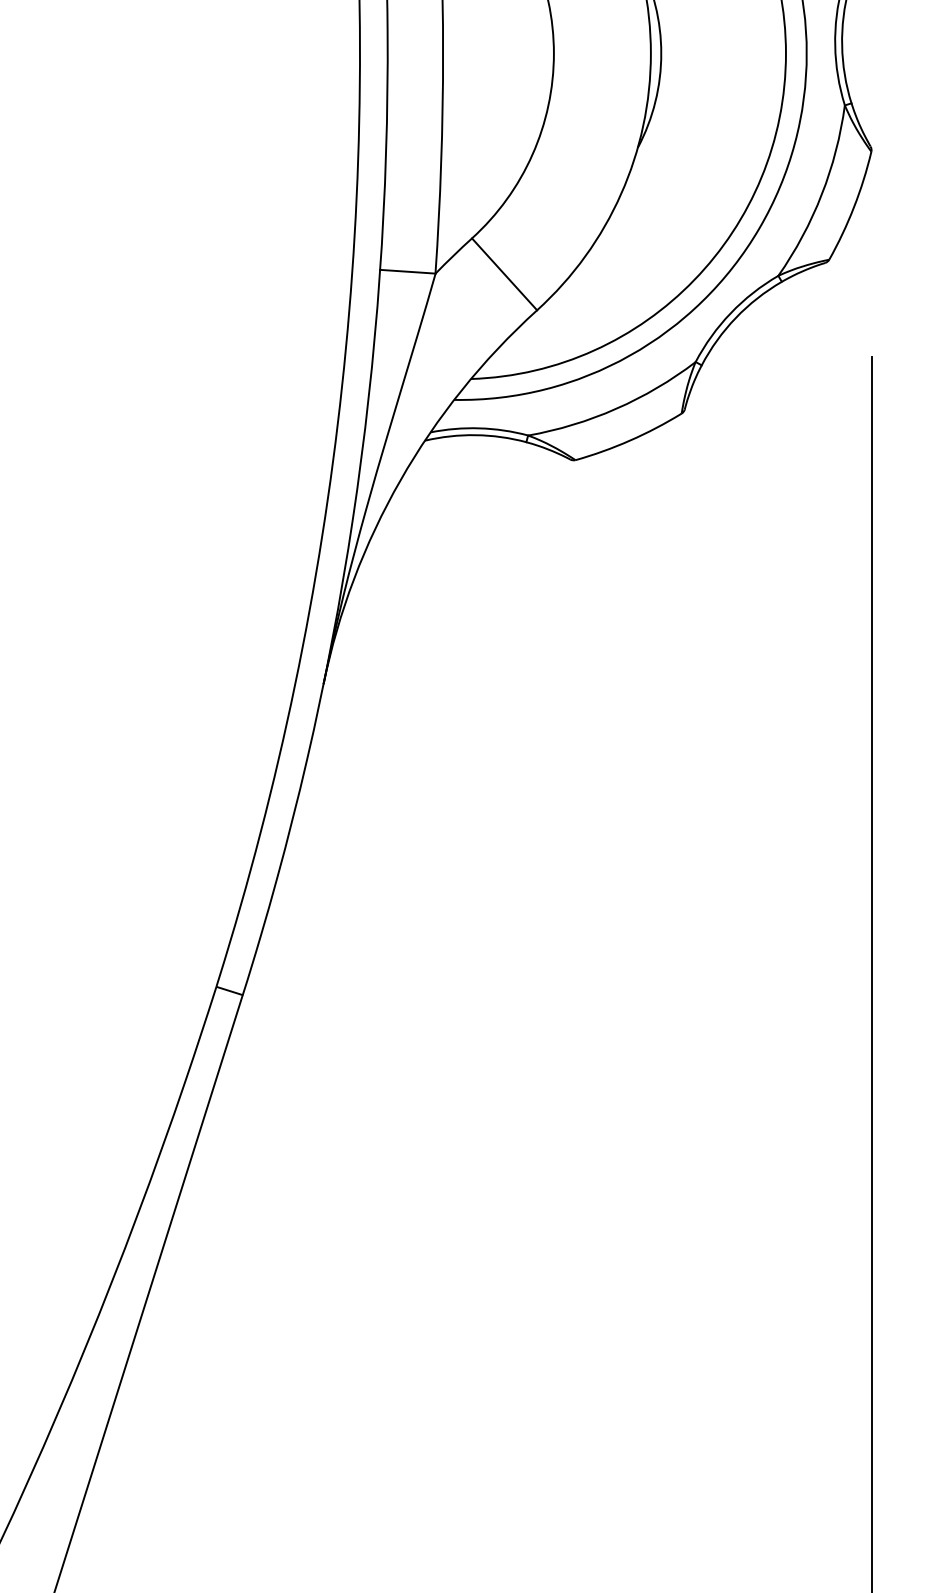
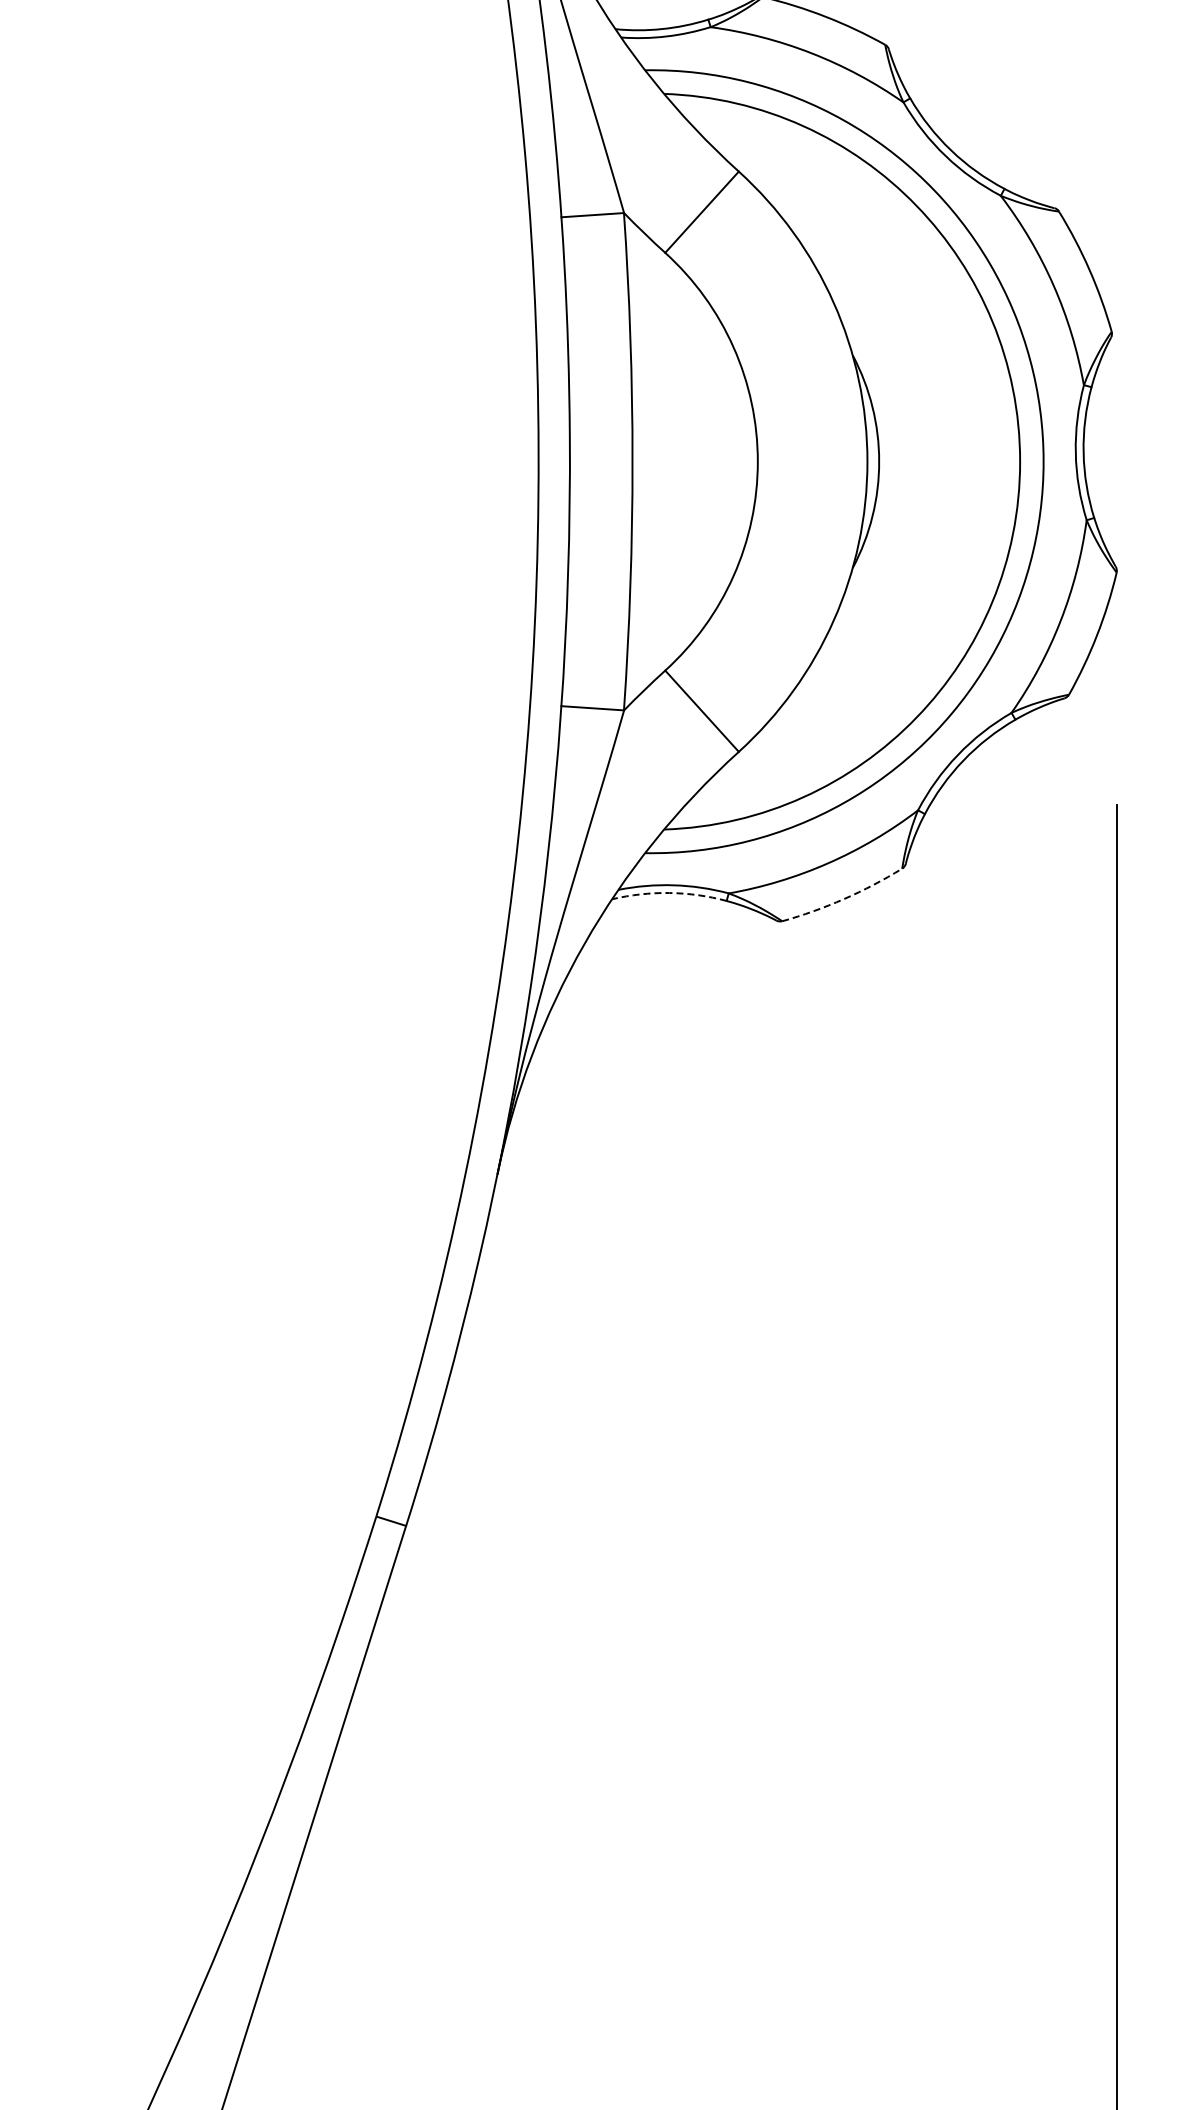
arc: (475, 435) -> (669, 893), solid -> dashed
arc: (630, 440) -> (844, 899), solid -> dashed

